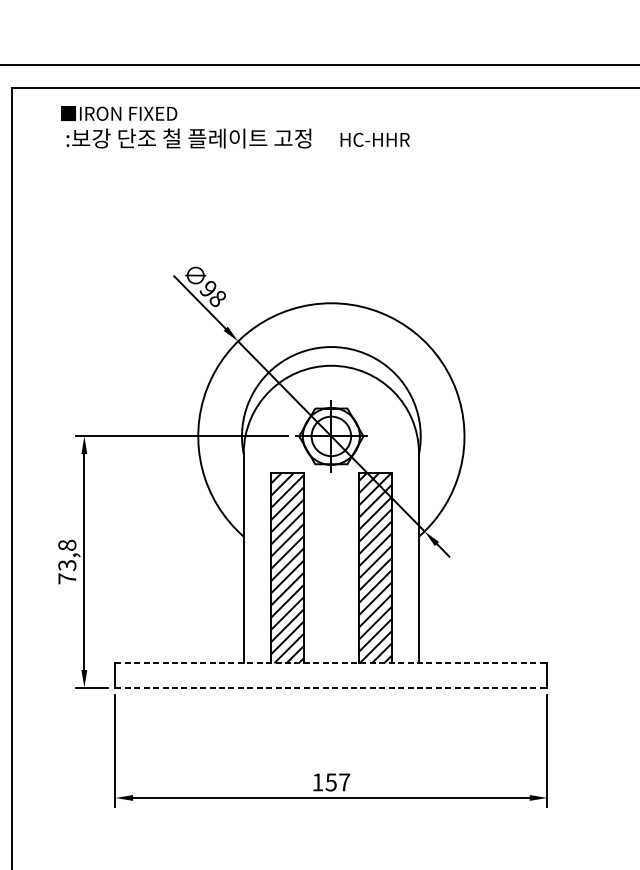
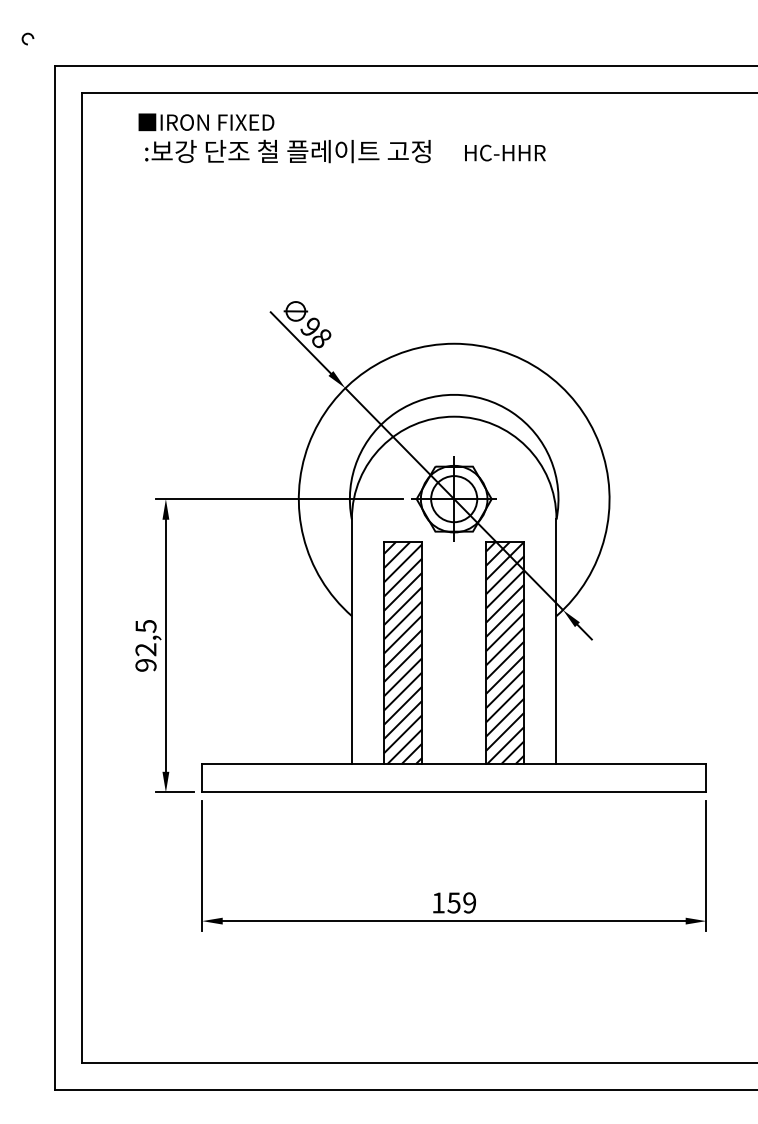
text: (66, 561) -> (145, 645), 73,8 -> 92,5
line: (331, 662) -> (454, 763), dashed -> solid
line: (331, 687) -> (454, 792), dashed -> solid
text: (344, 782) -> (469, 902), 157 -> 159

